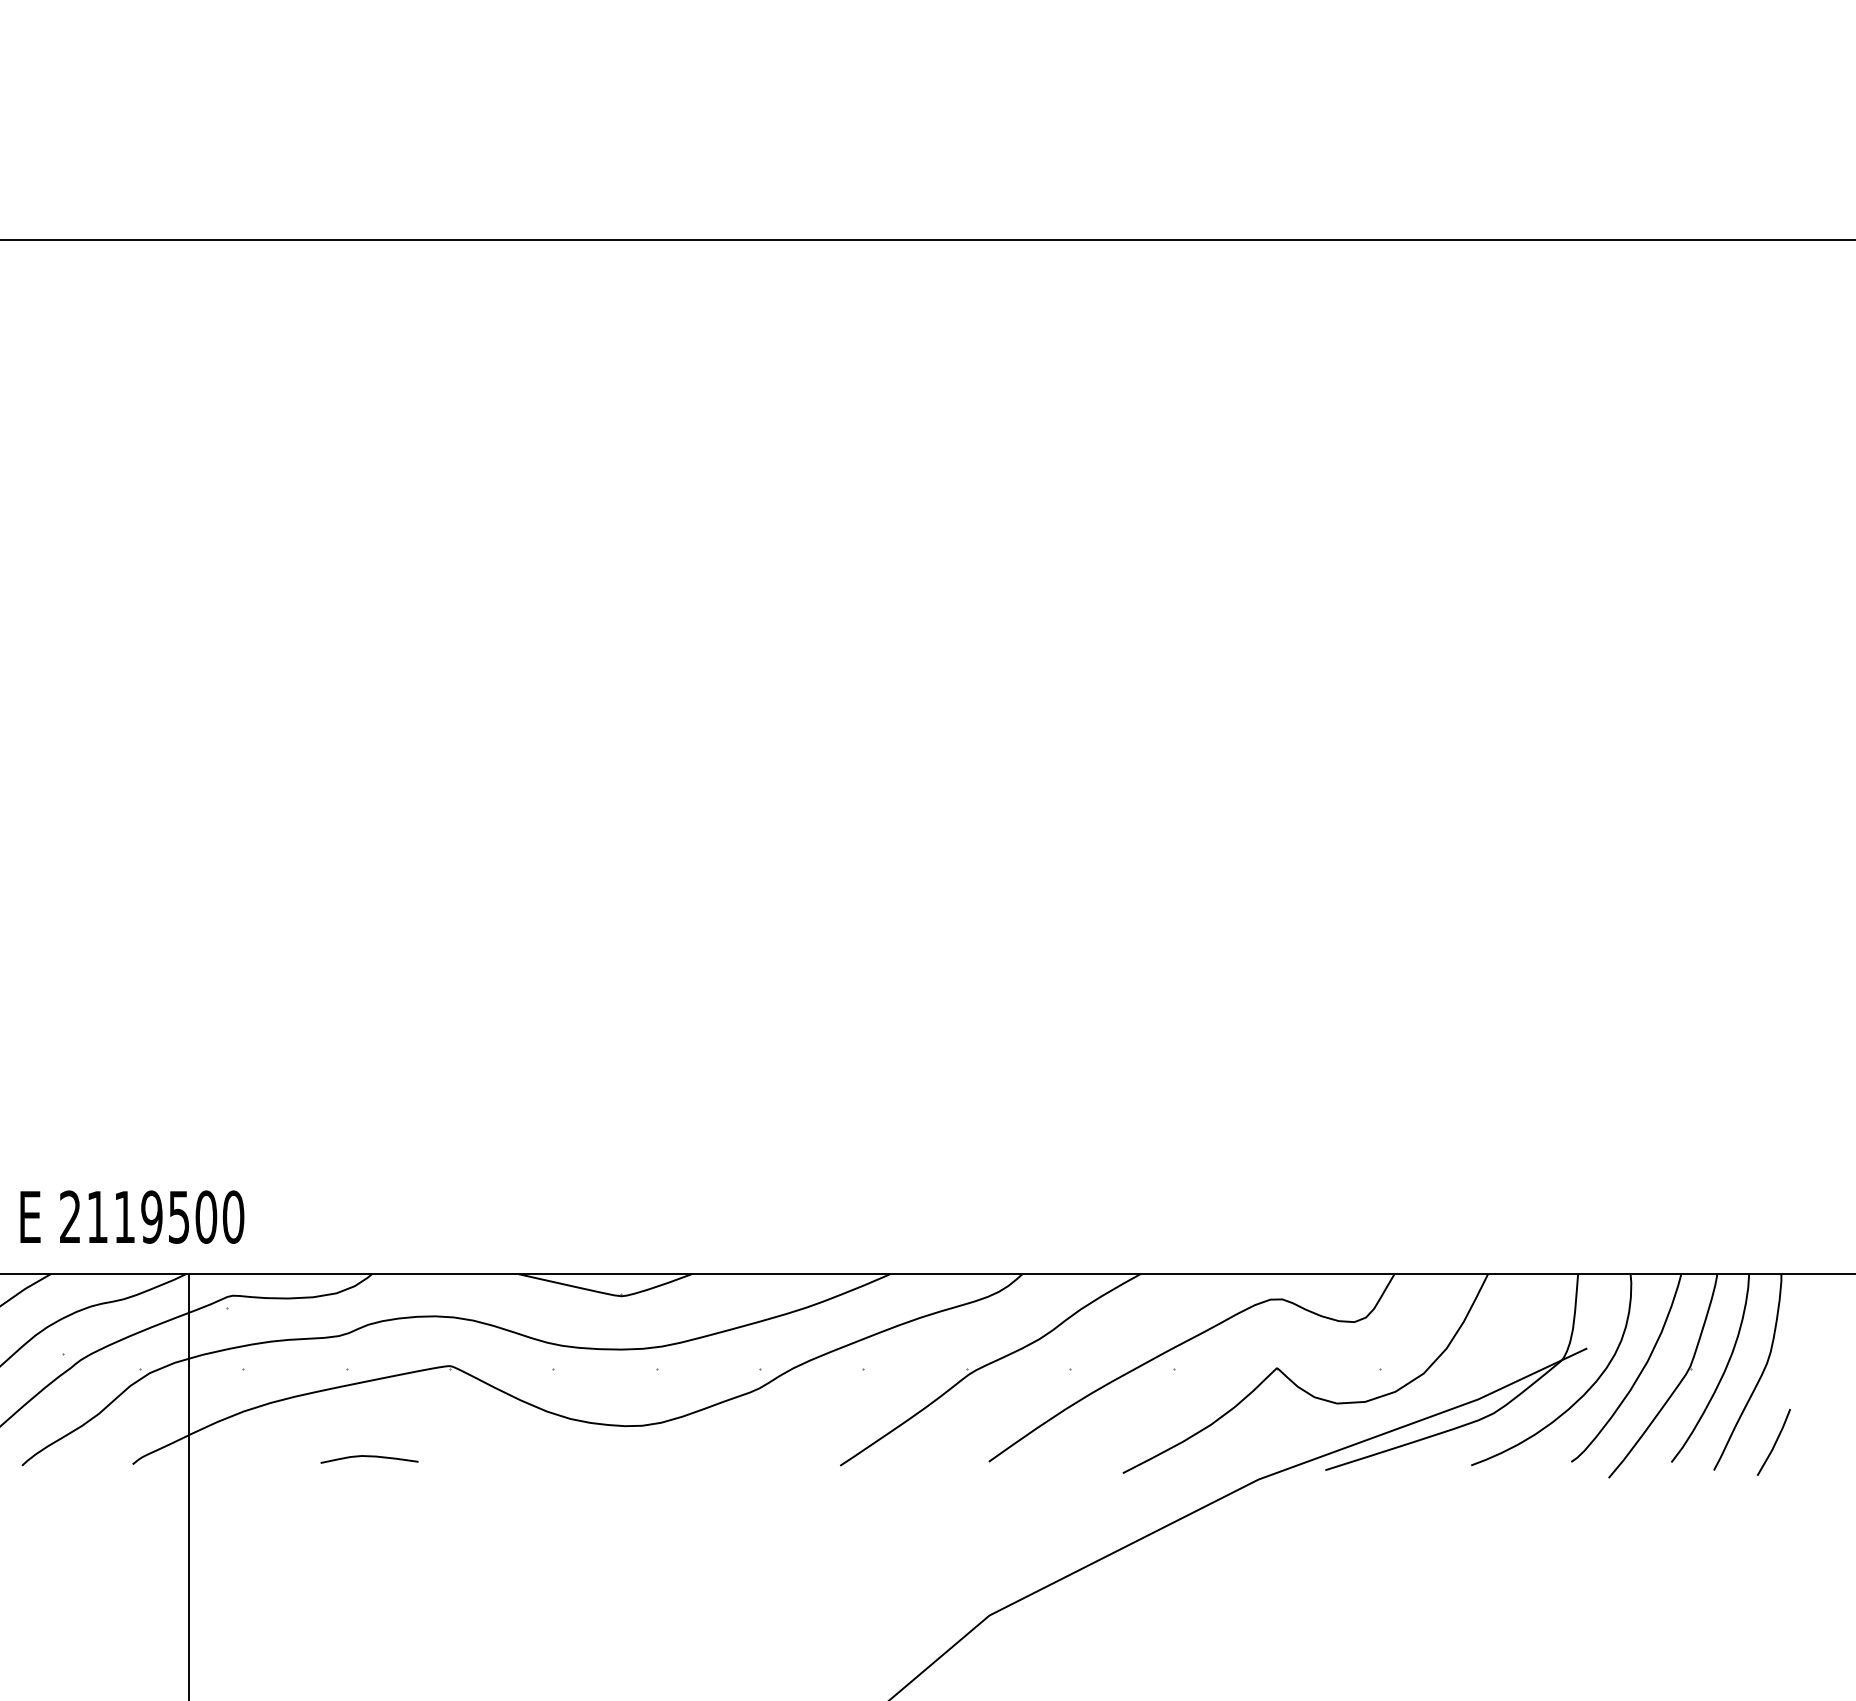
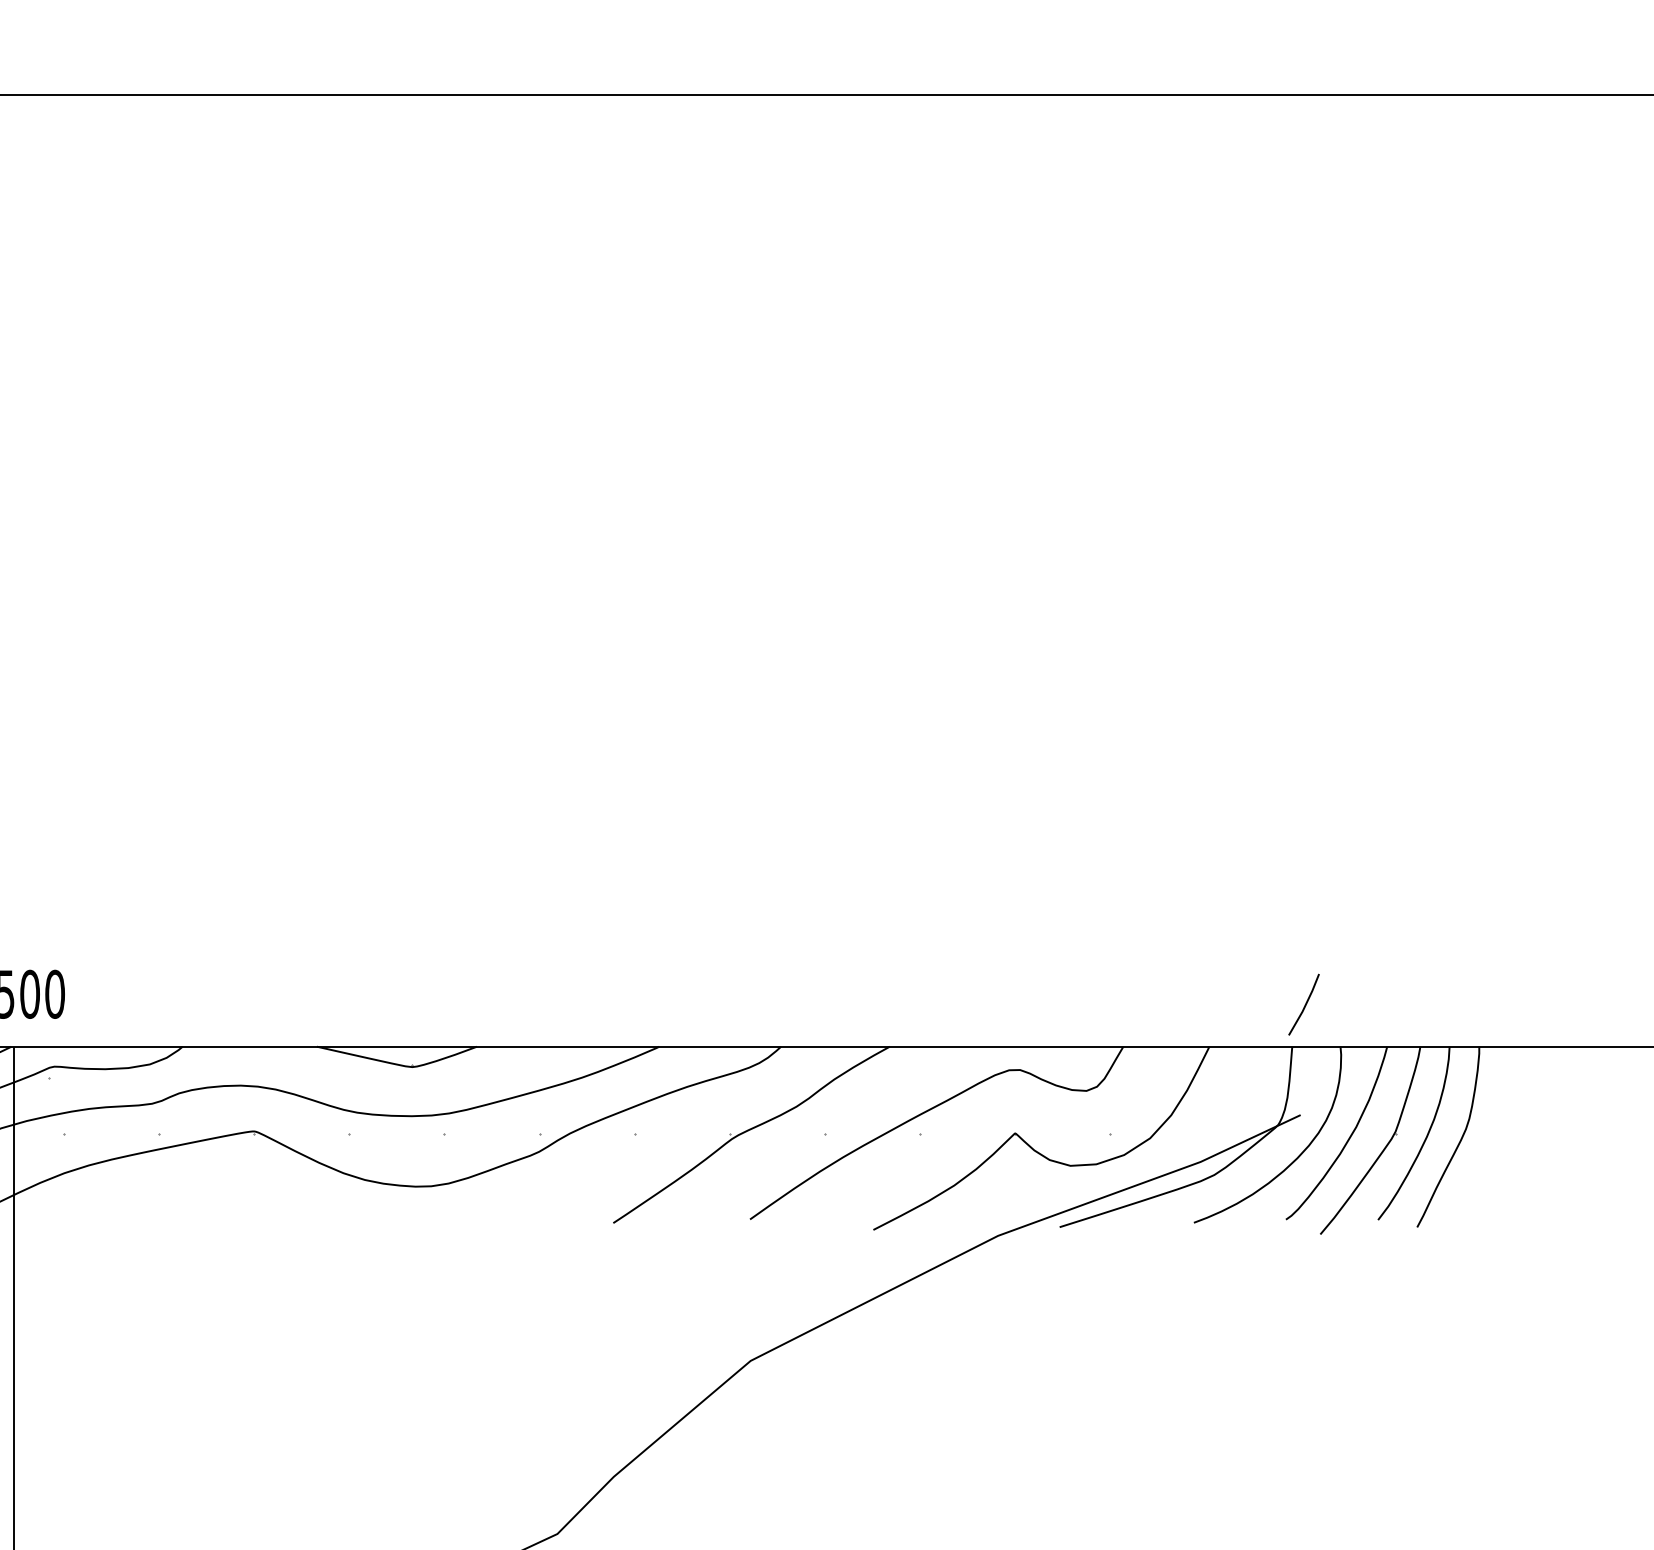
line: (1774, 1442) -> (1304, 1004), moved
curve: (369, 1457) -> (180, 1215), removed

